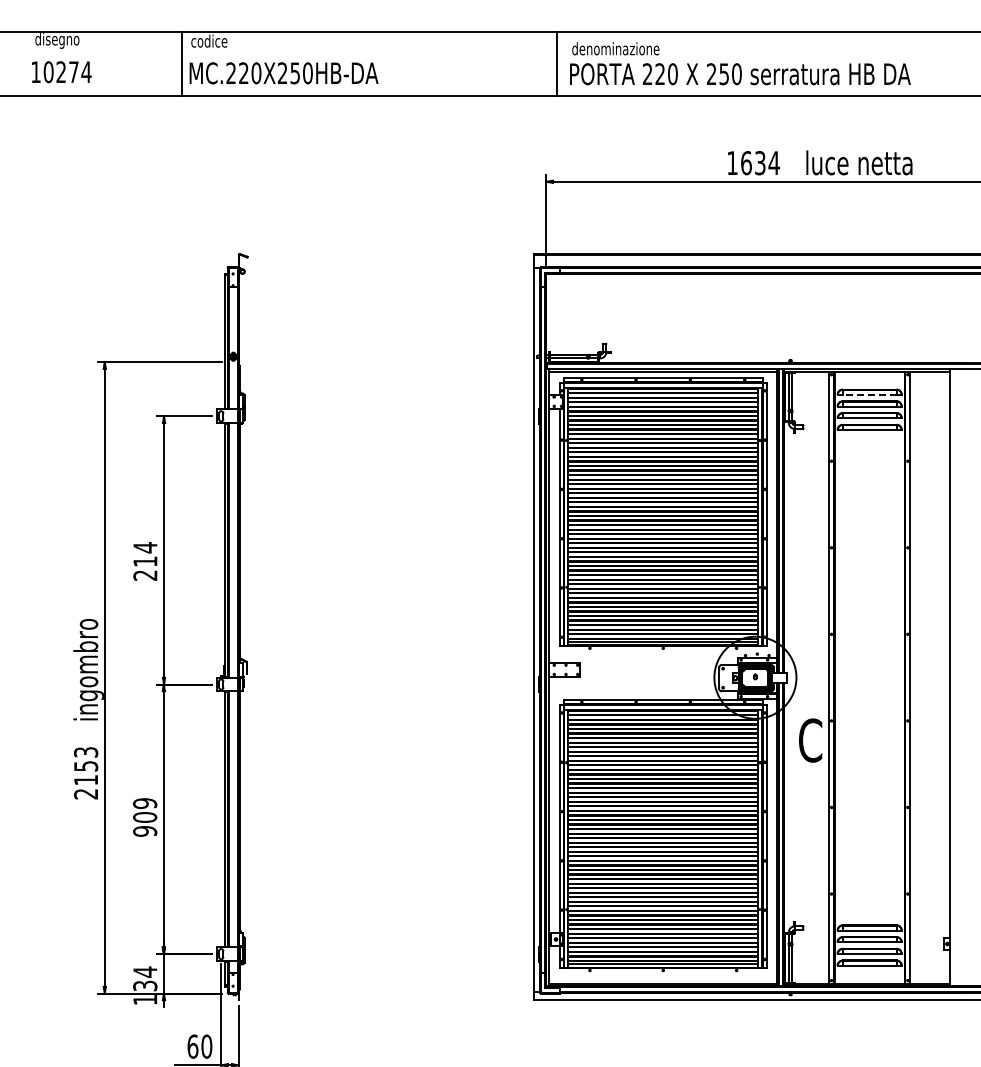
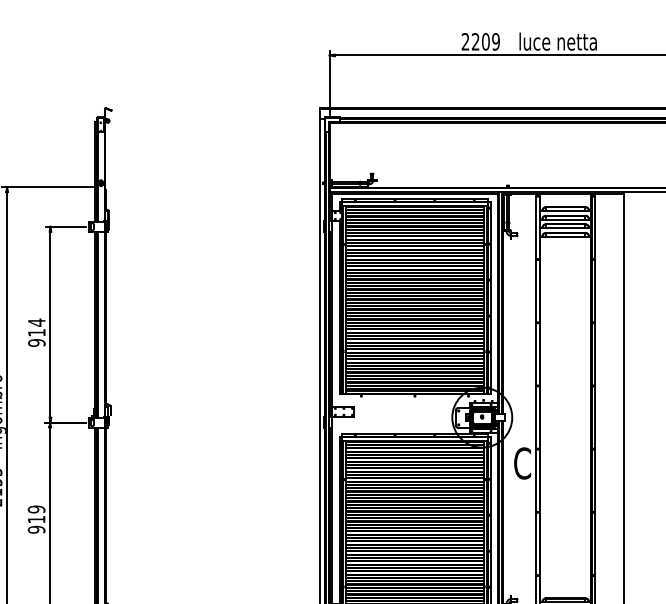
text: (753, 163) -> (480, 42), 1634 -> 2209
line: (869, 394) -> (565, 210), dashed -> solid
text: (145, 575) -> (36, 342), 214 -> 914
text: (145, 817) -> (36, 519), 909 -> 919

